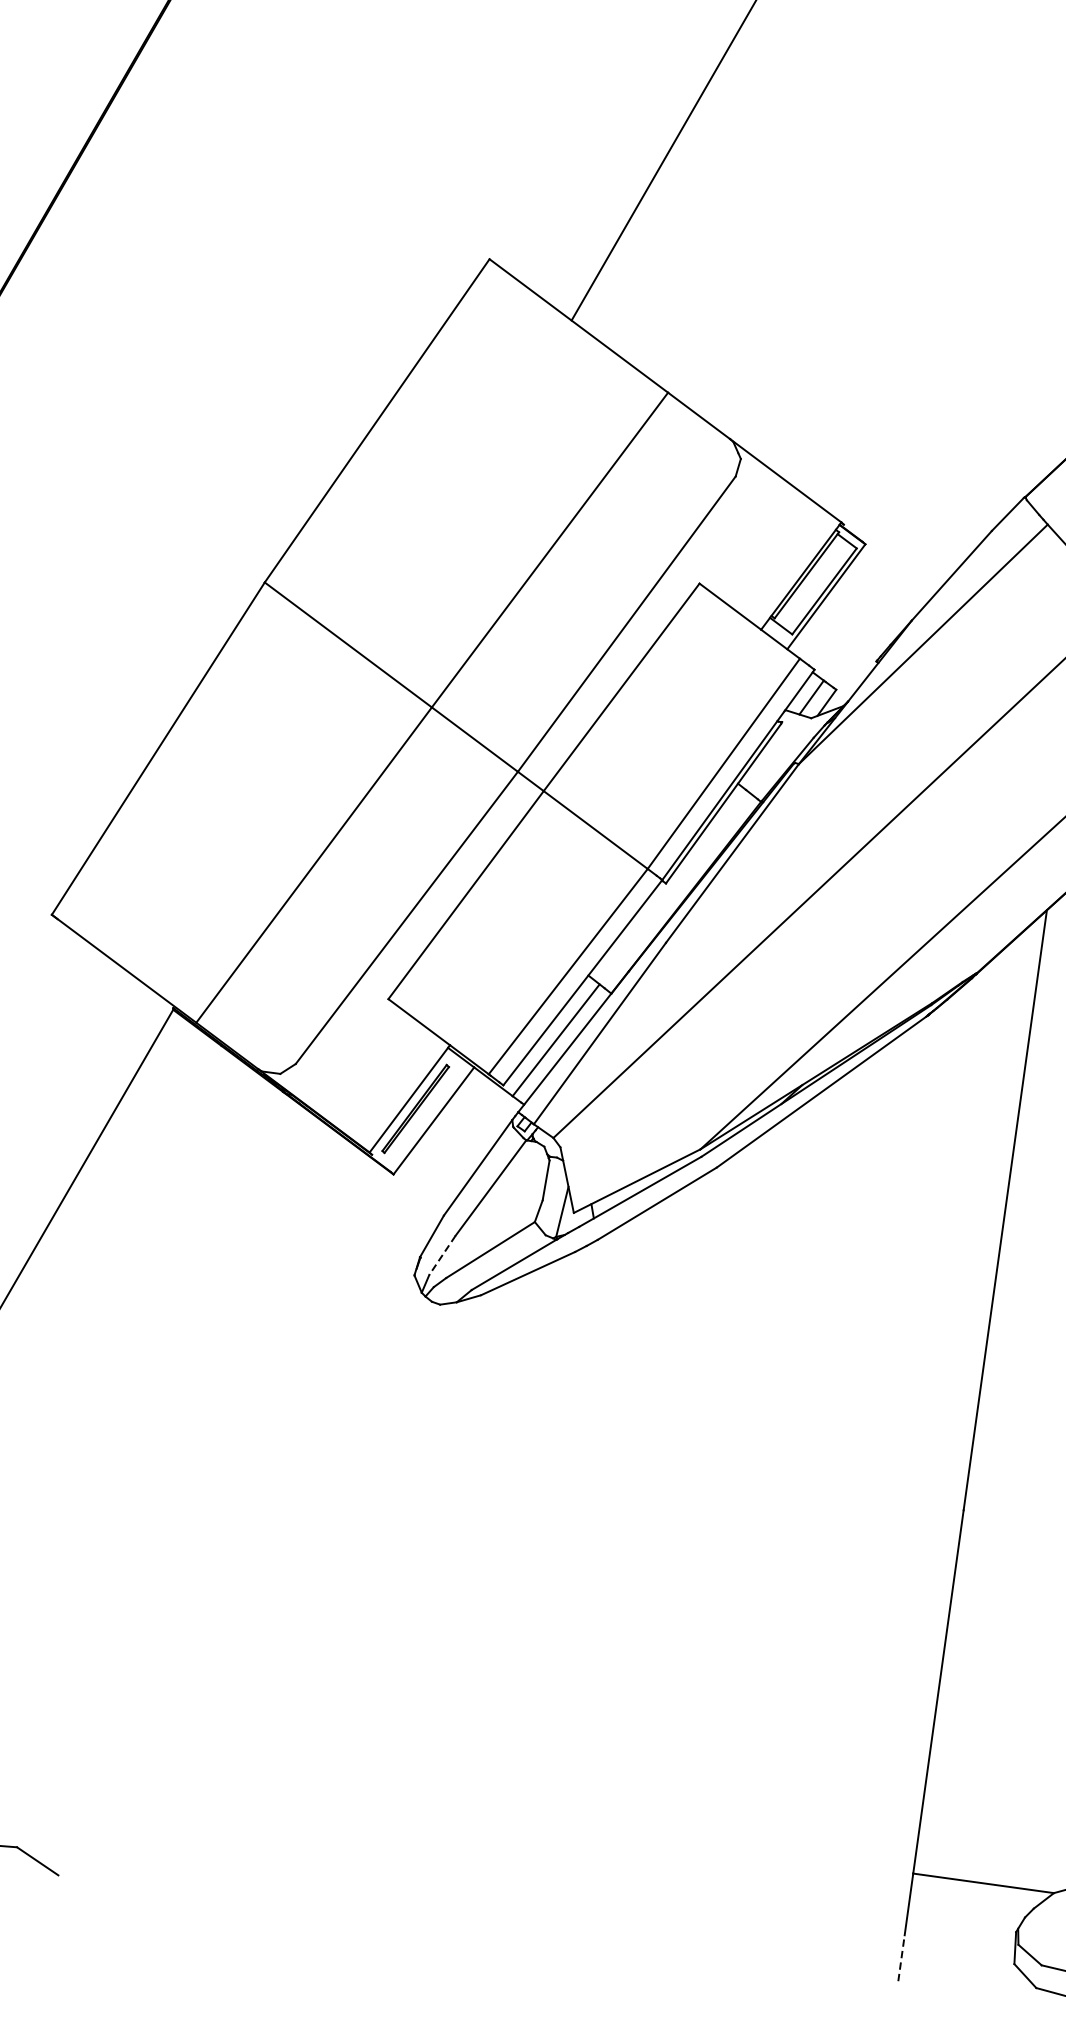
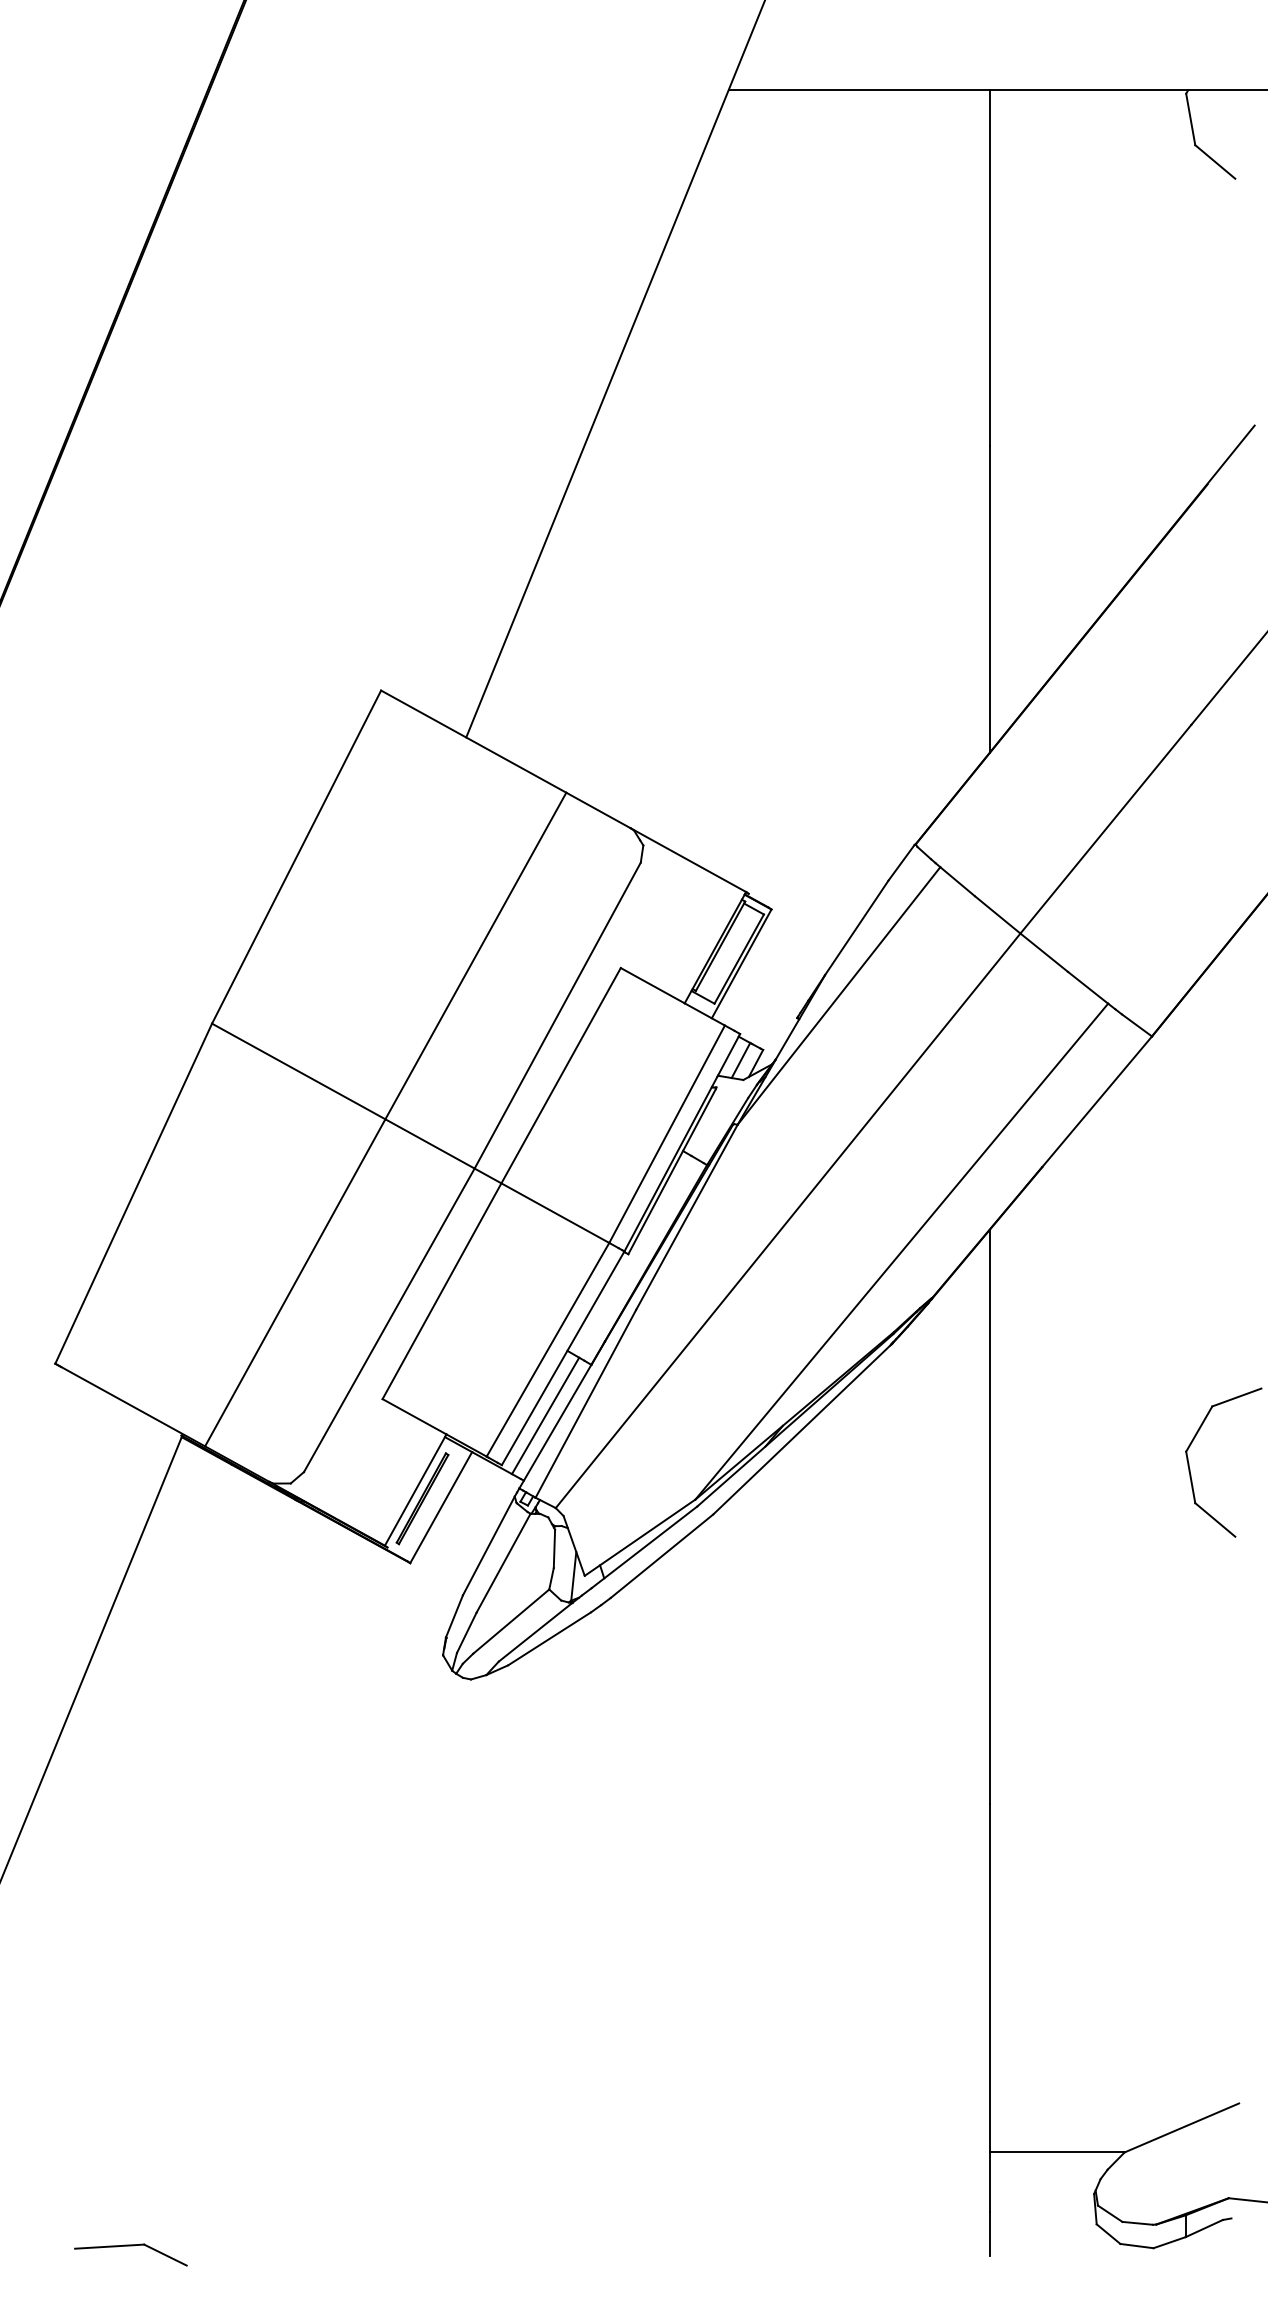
line: (442, 1256) -> (466, 1633), dashed -> solid
line: (901, 1958) -> (989, 2233), dashed -> solid

